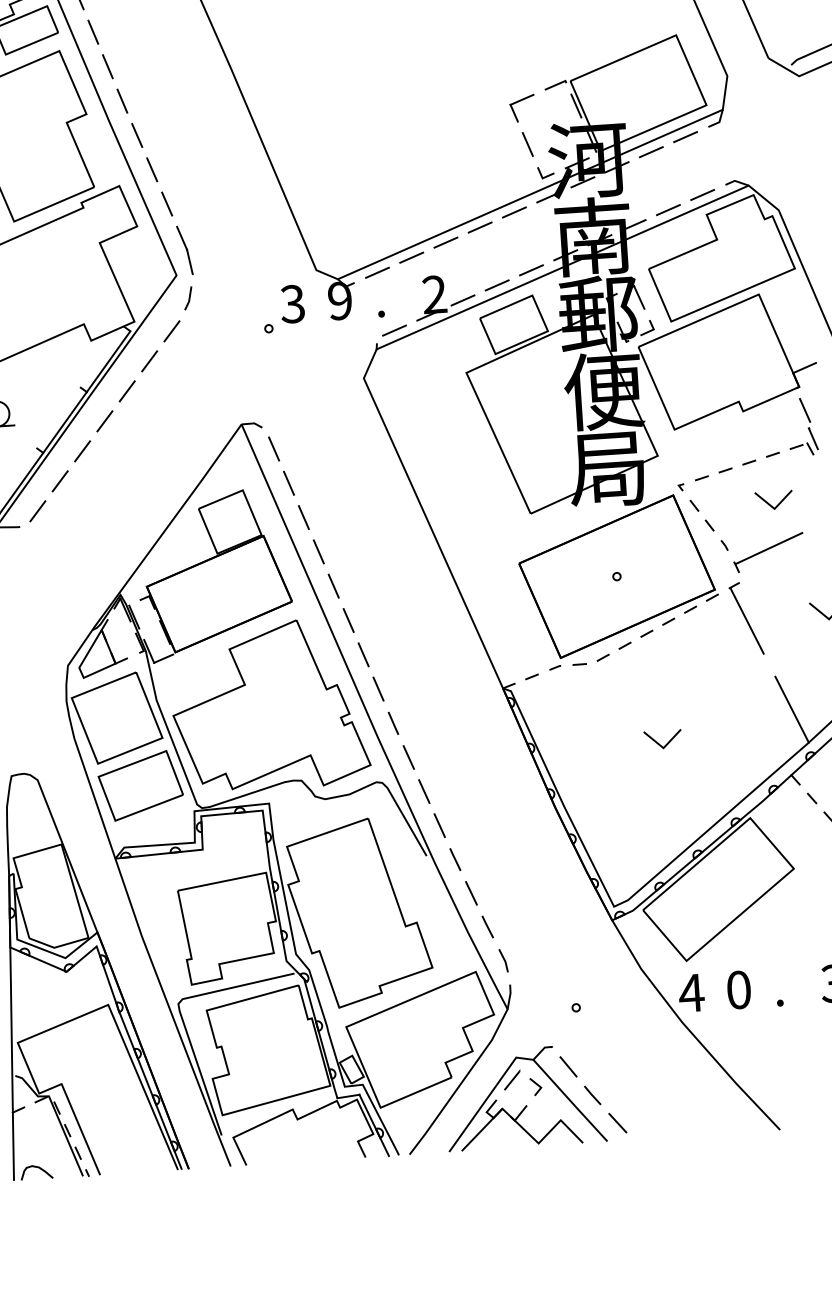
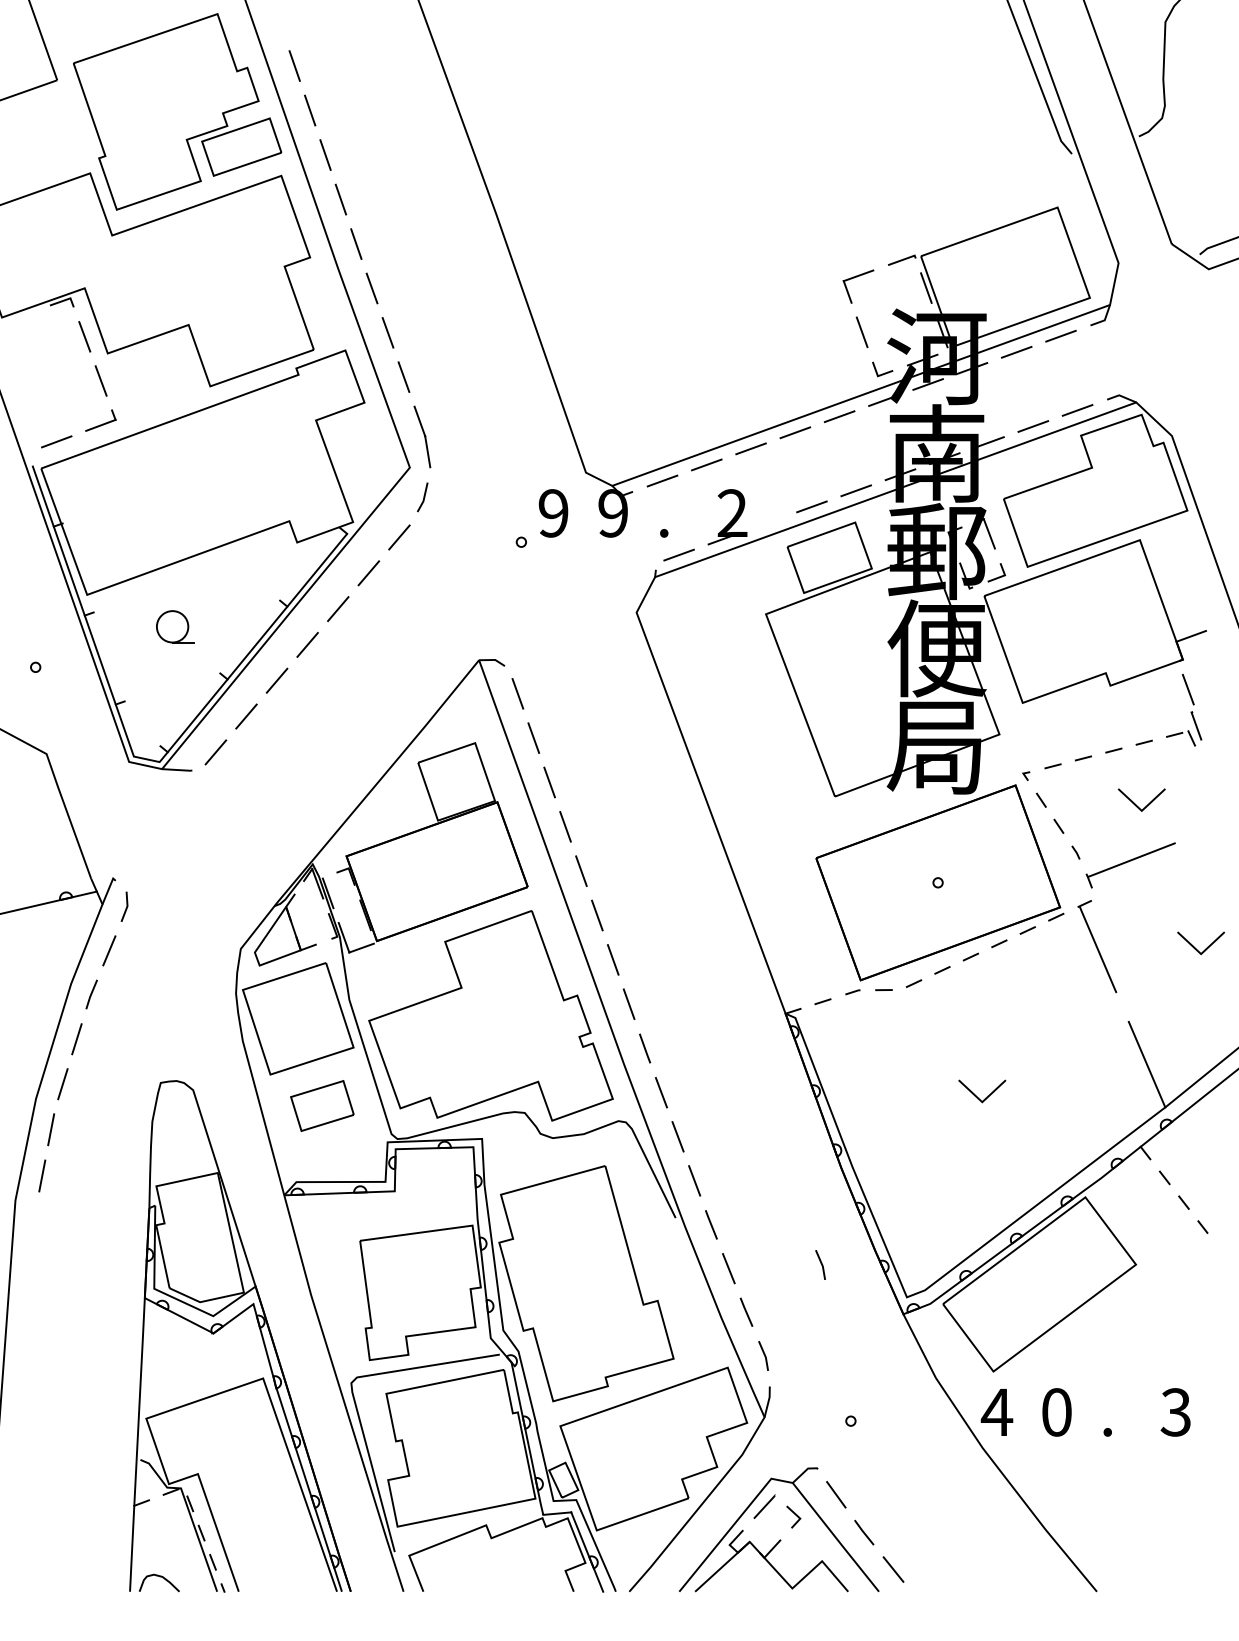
line: (462, 300) -> (767, 522), removed
text: (292, 304) -> (553, 513), 3 -> 9
part: (140, 785) -> (322, 1105), size x0.6
line: (543, 884) -> (820, 1263), added

